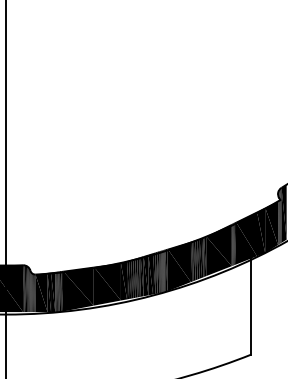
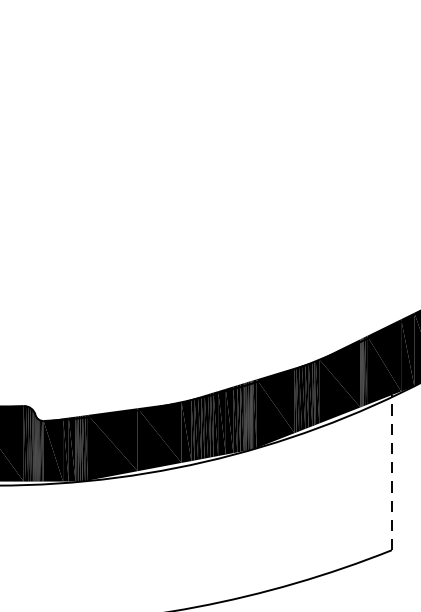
line: (251, 306) -> (392, 472), solid -> dashed

